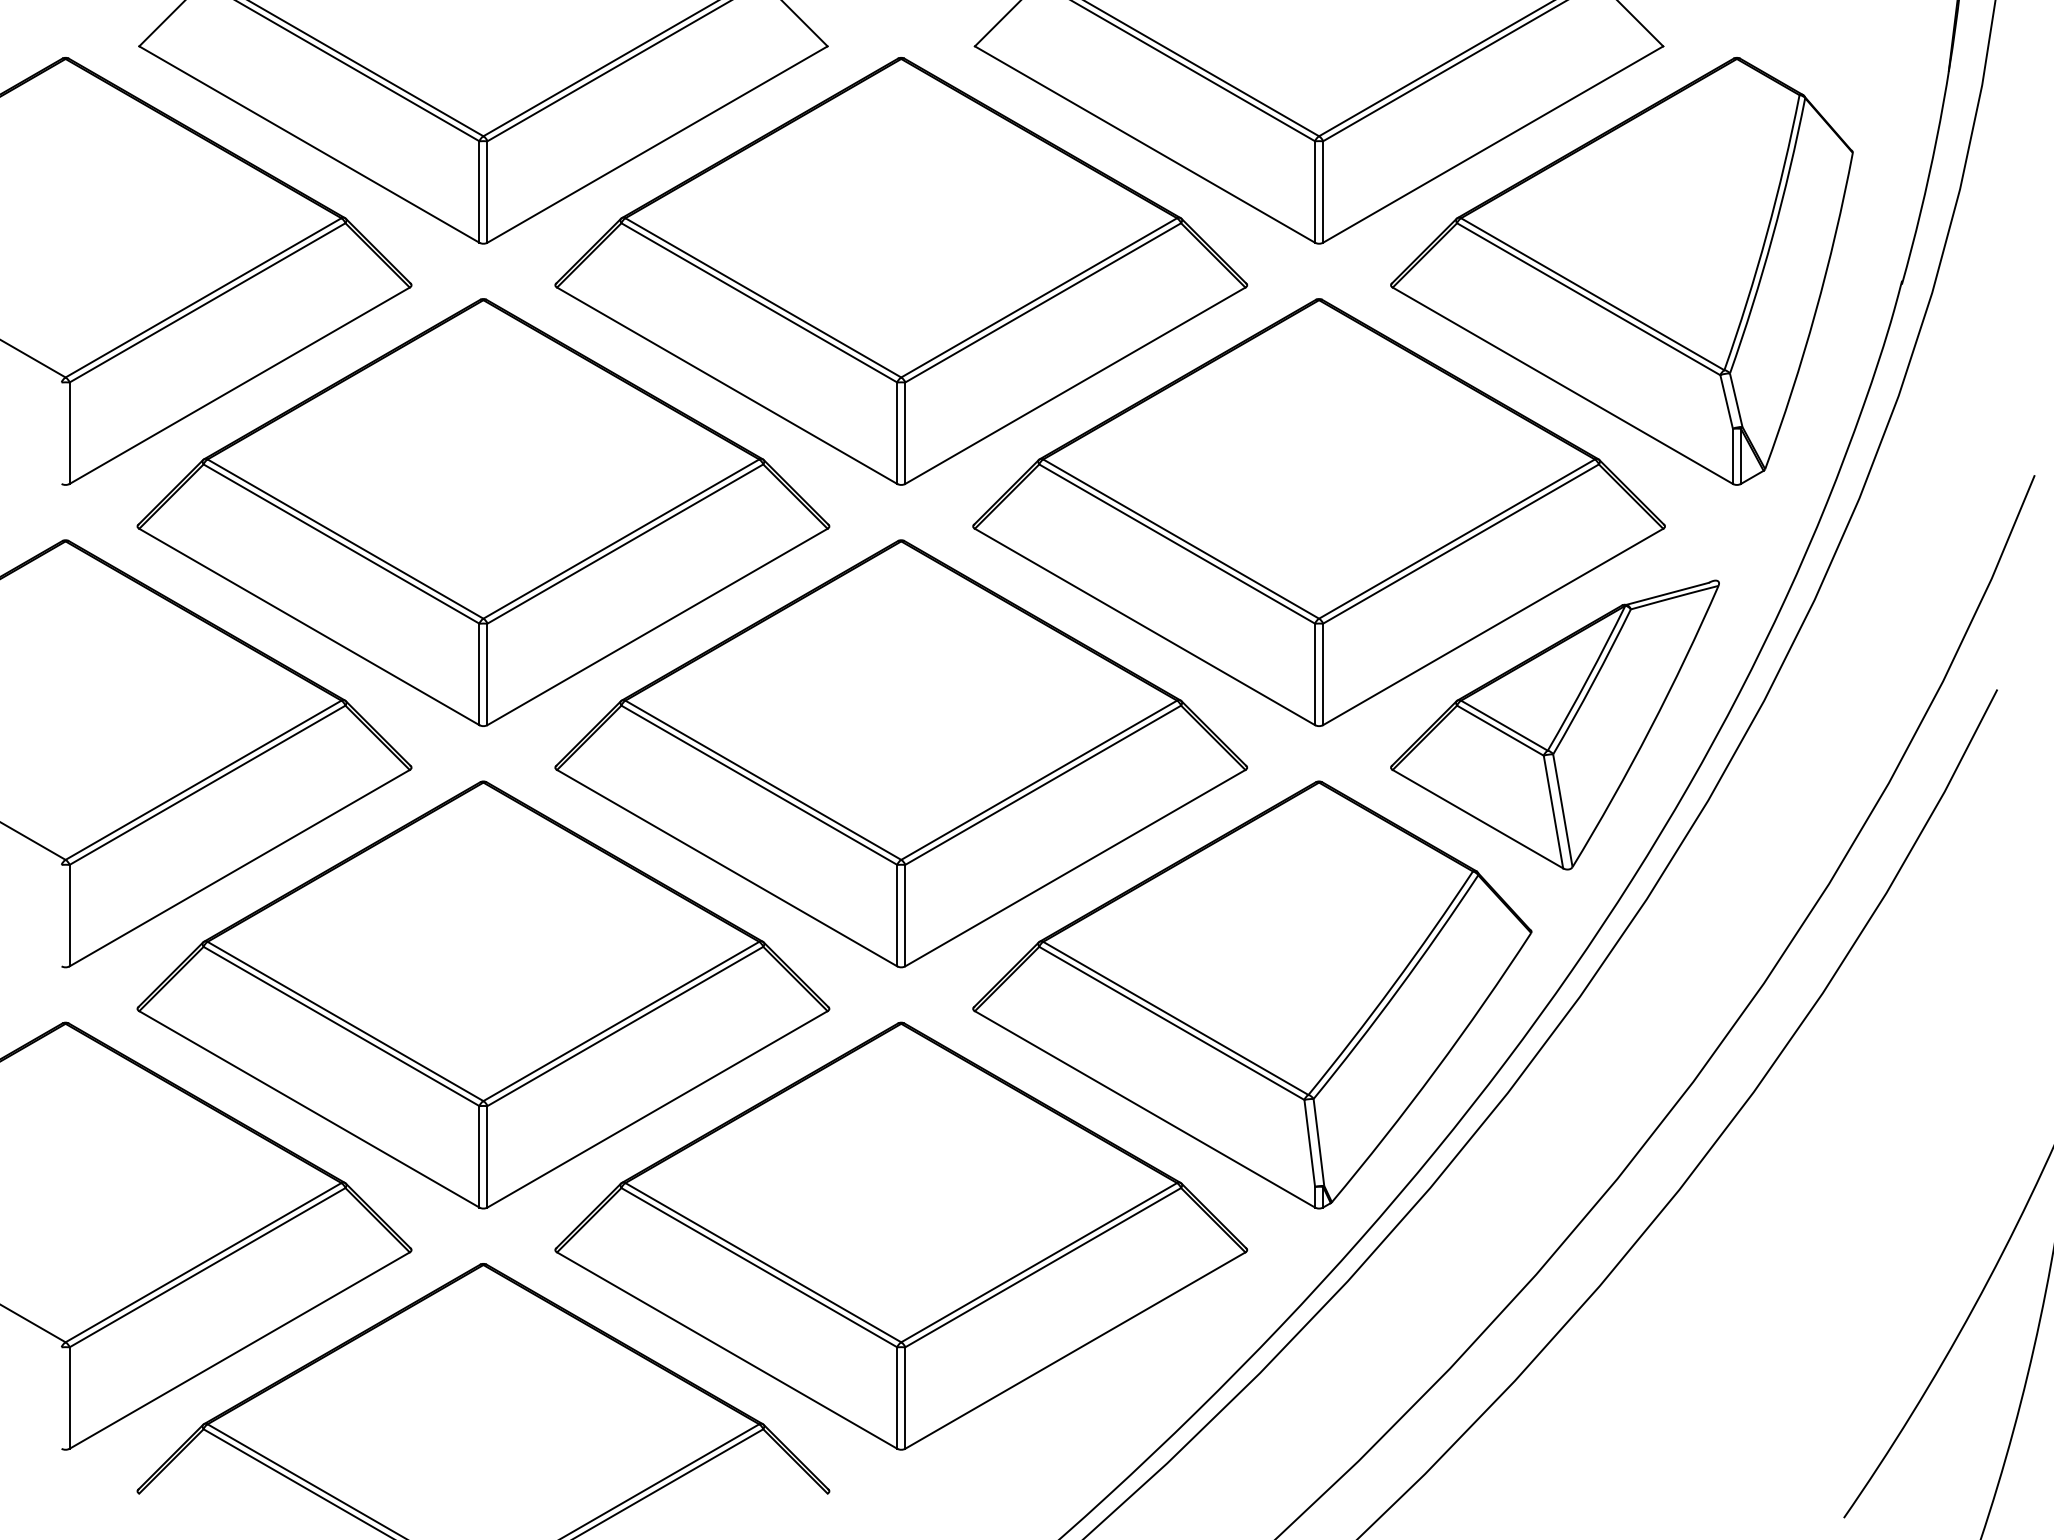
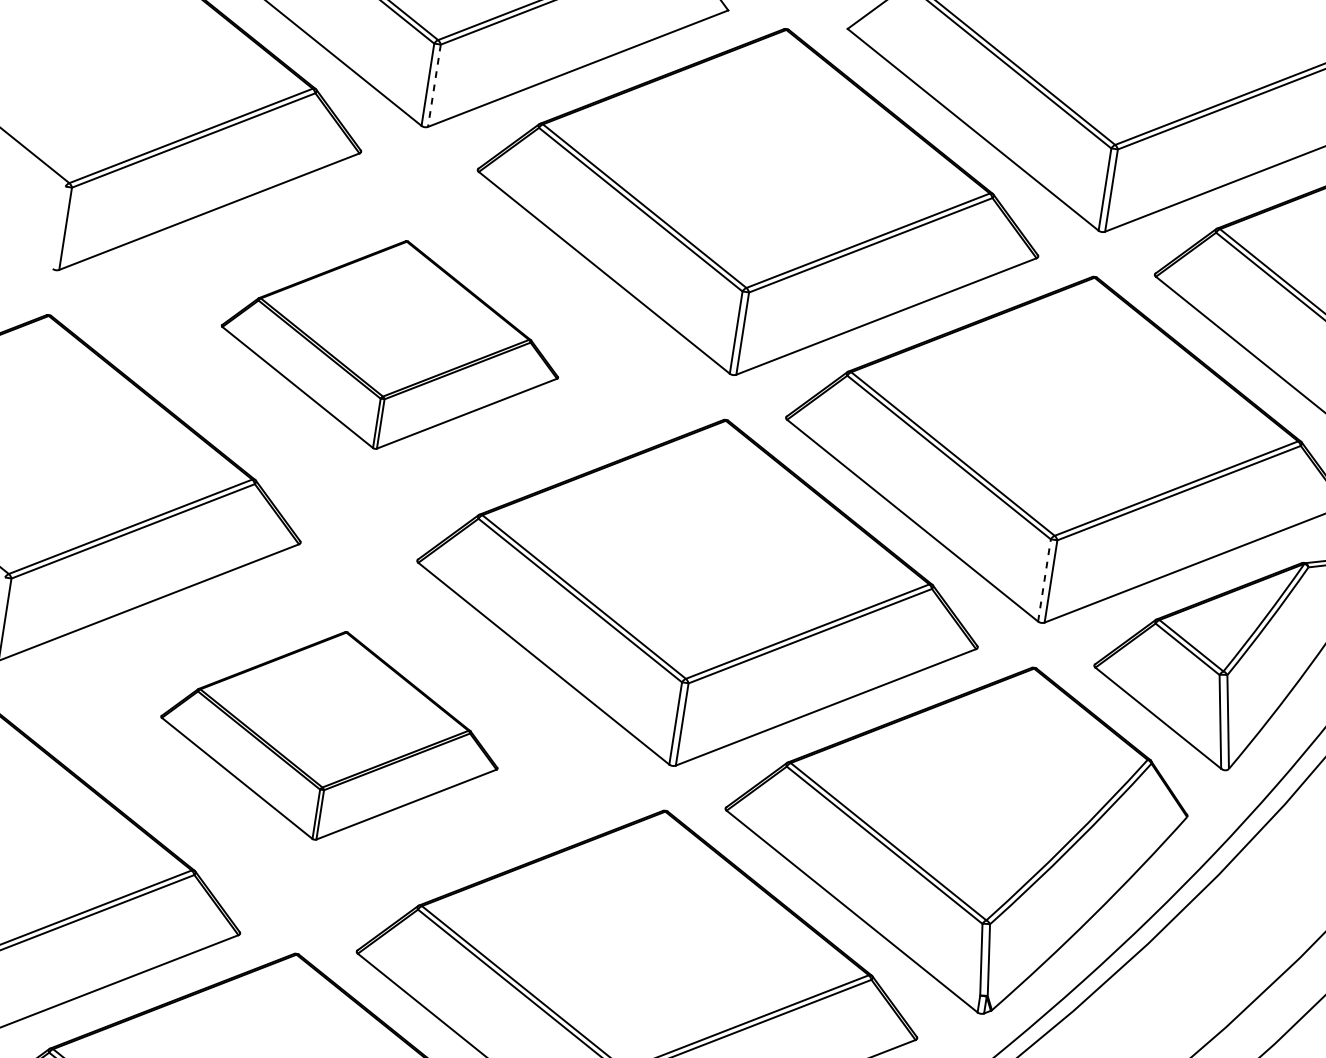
line: (487, 192) -> (434, 86), solid -> dashed
part: (483, 512) -> (391, 344), size x0.6
line: (1315, 674) -> (1044, 580), solid -> dashed
part: (483, 994) -> (330, 735), size x0.6

